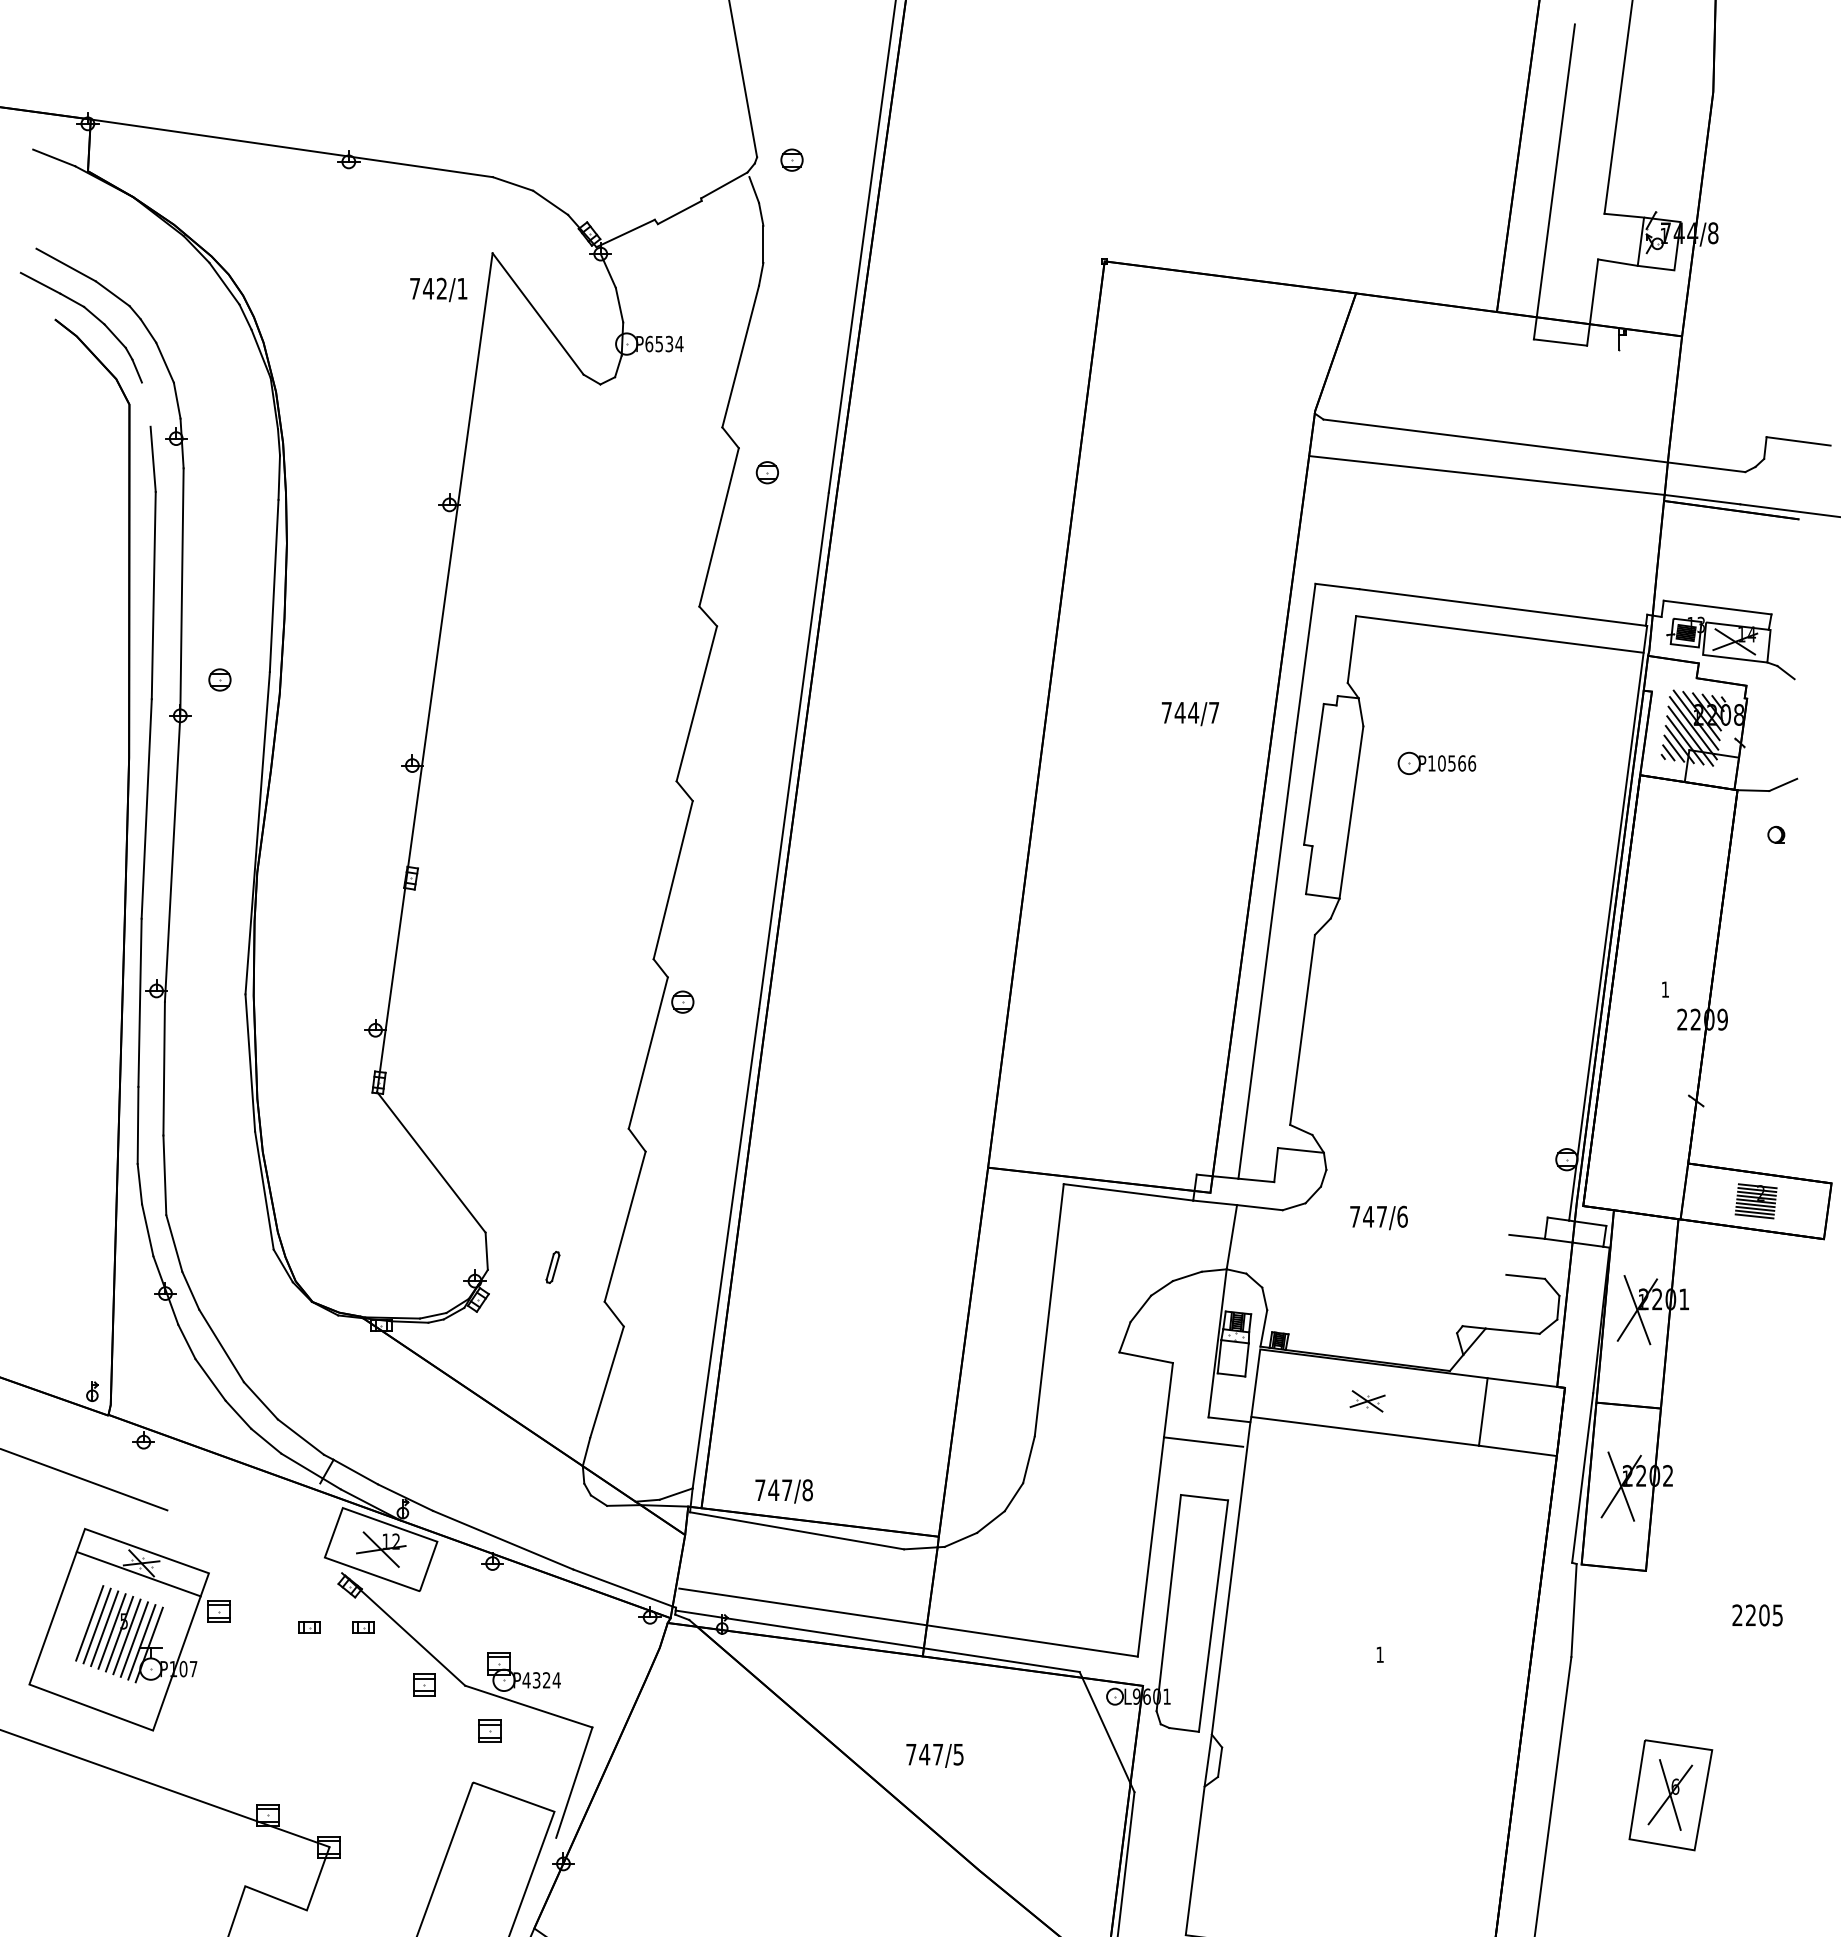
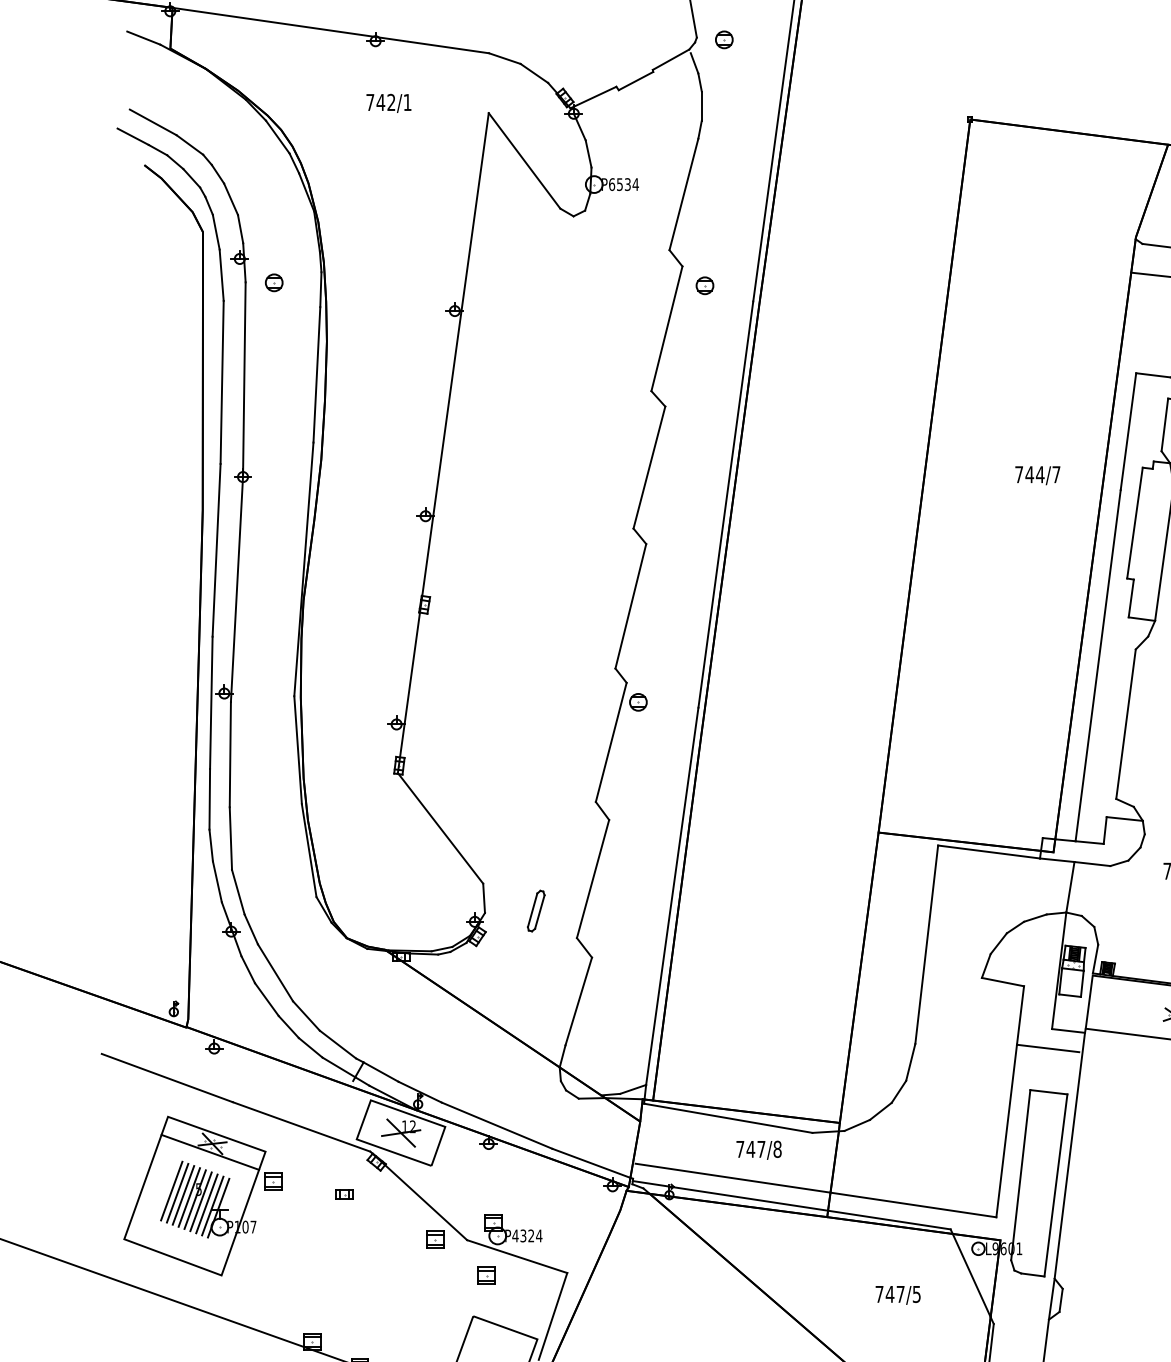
text: (438, 289) -> (388, 103), moved
line: (145, 404) -> (215, 232), added
part: (219, 679) -> (273, 282), moved
part: (552, 1267) -> (535, 911), size x1.67
text: (783, 1491) -> (758, 1150), moved
line: (254, 1541) -> (301, 1126), added
part: (363, 1627) -> (387, 1194), removed
text: (934, 1755) -> (897, 1295), moved

